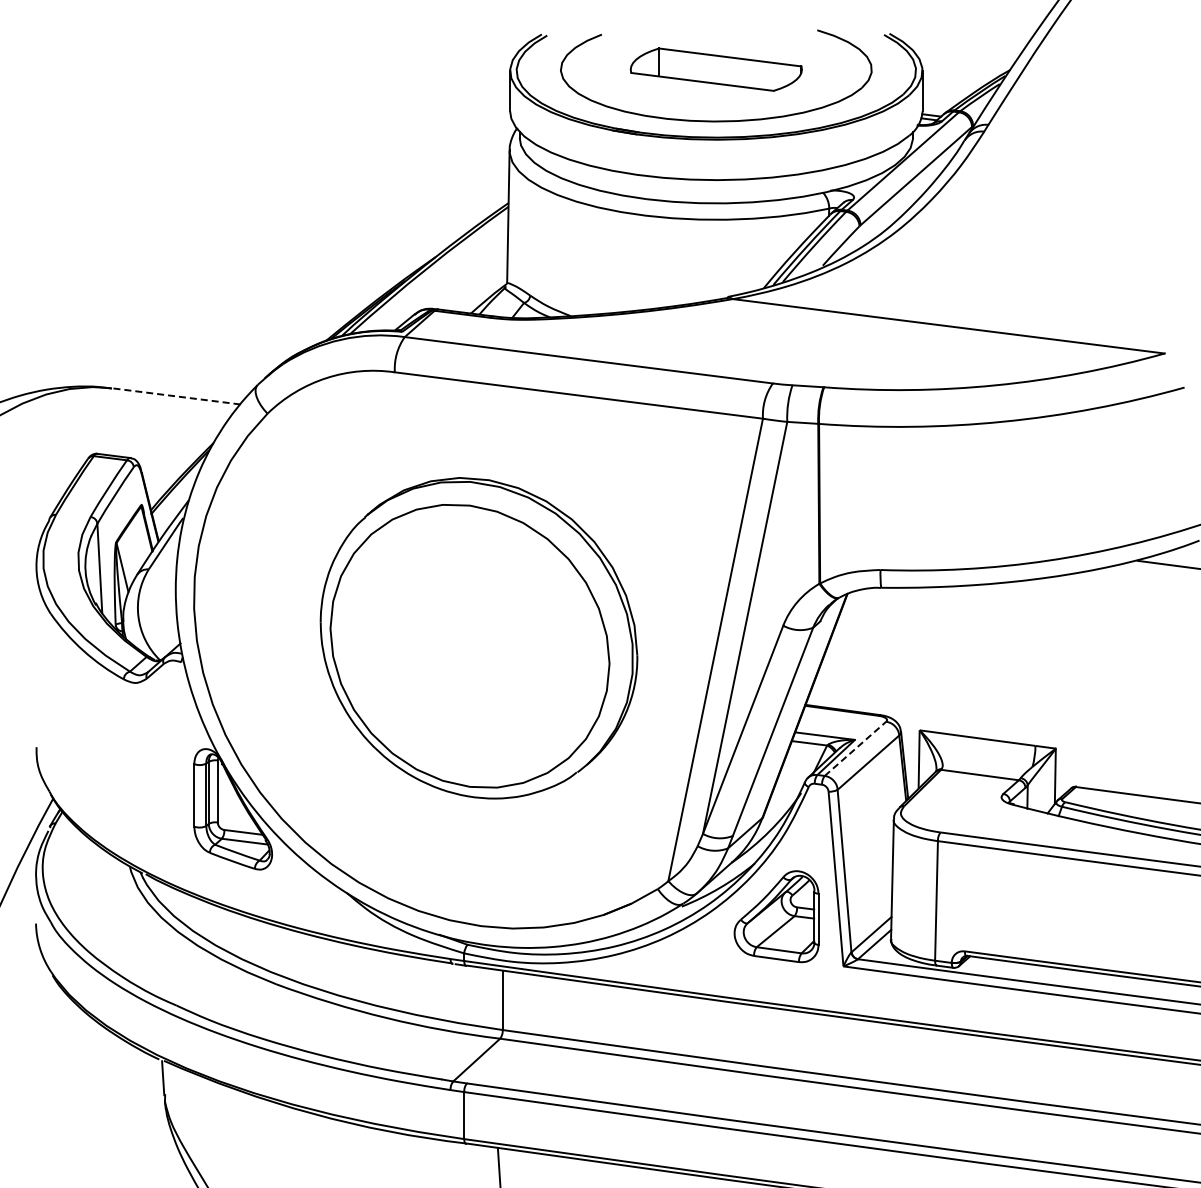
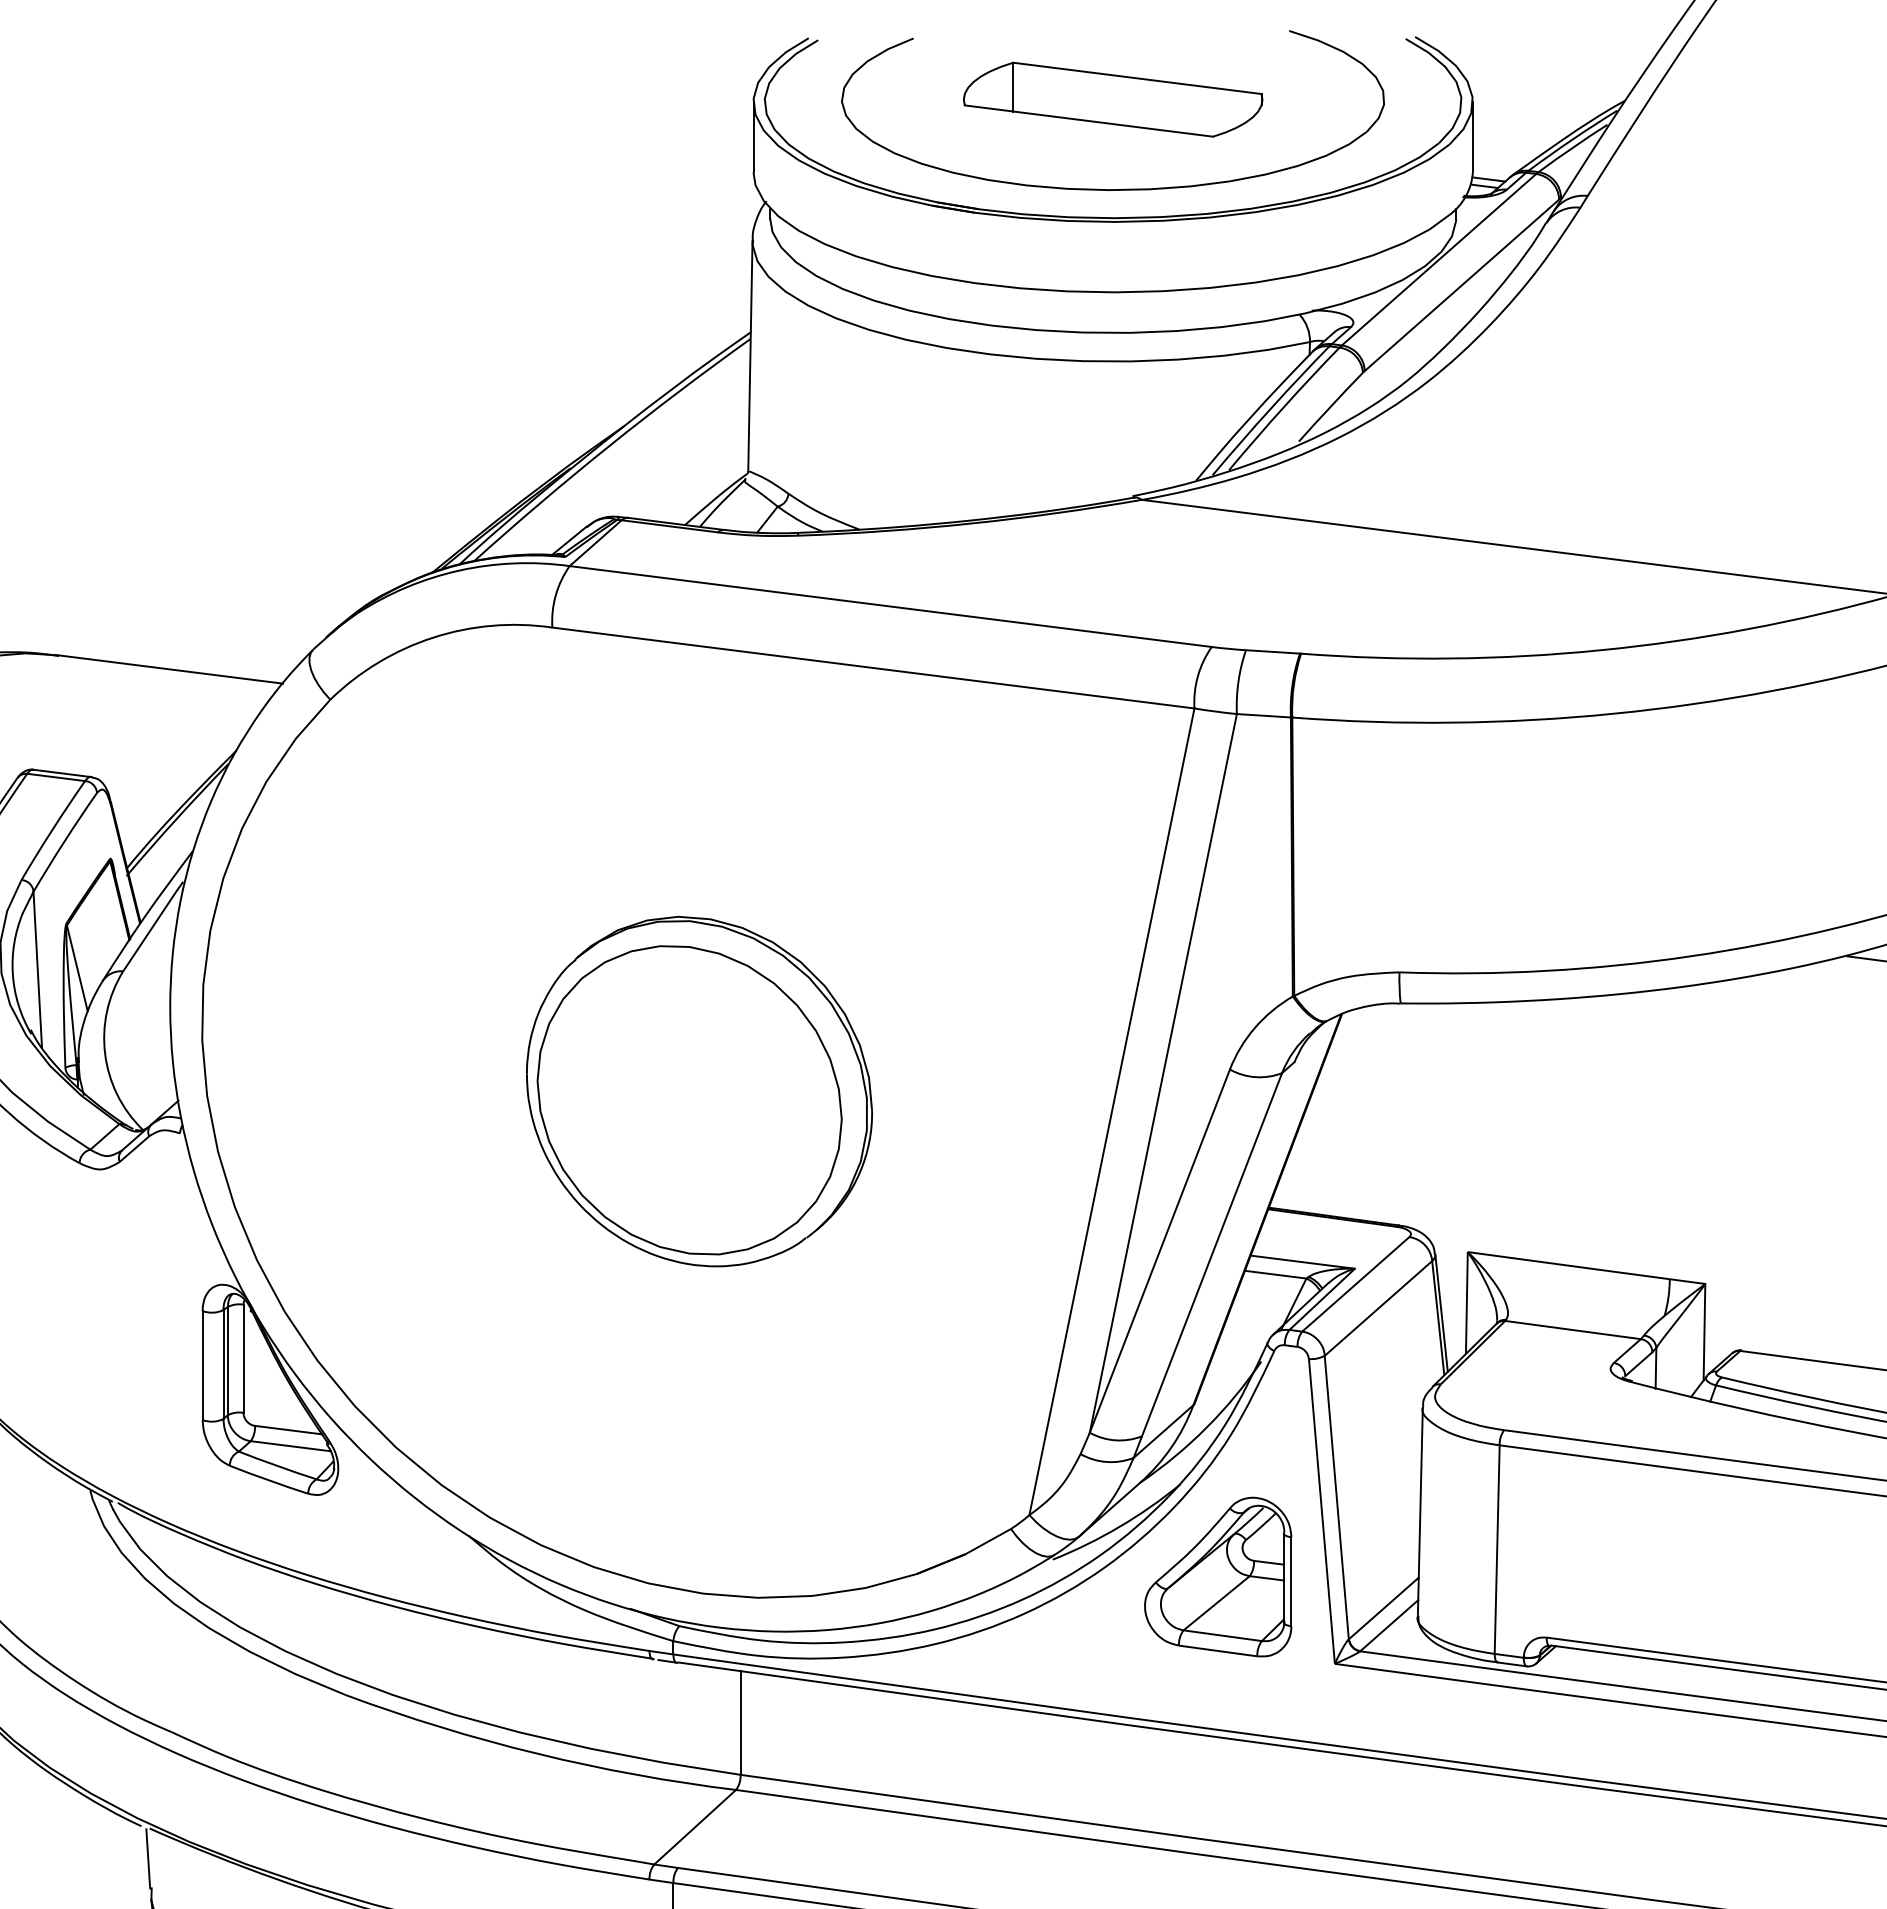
line: (176, 396) -> (171, 669), dashed -> solid
part: (479, 638) -> (700, 1091), size x0.62
line: (855, 748) -> (1355, 1283), dashed -> solid

